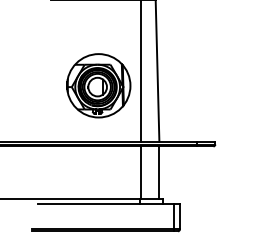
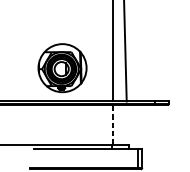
part: (98, 85) -> (62, 67), moved
line: (140, 172) -> (112, 124), solid -> dashed
line: (159, 172) -> (126, 124), removed

